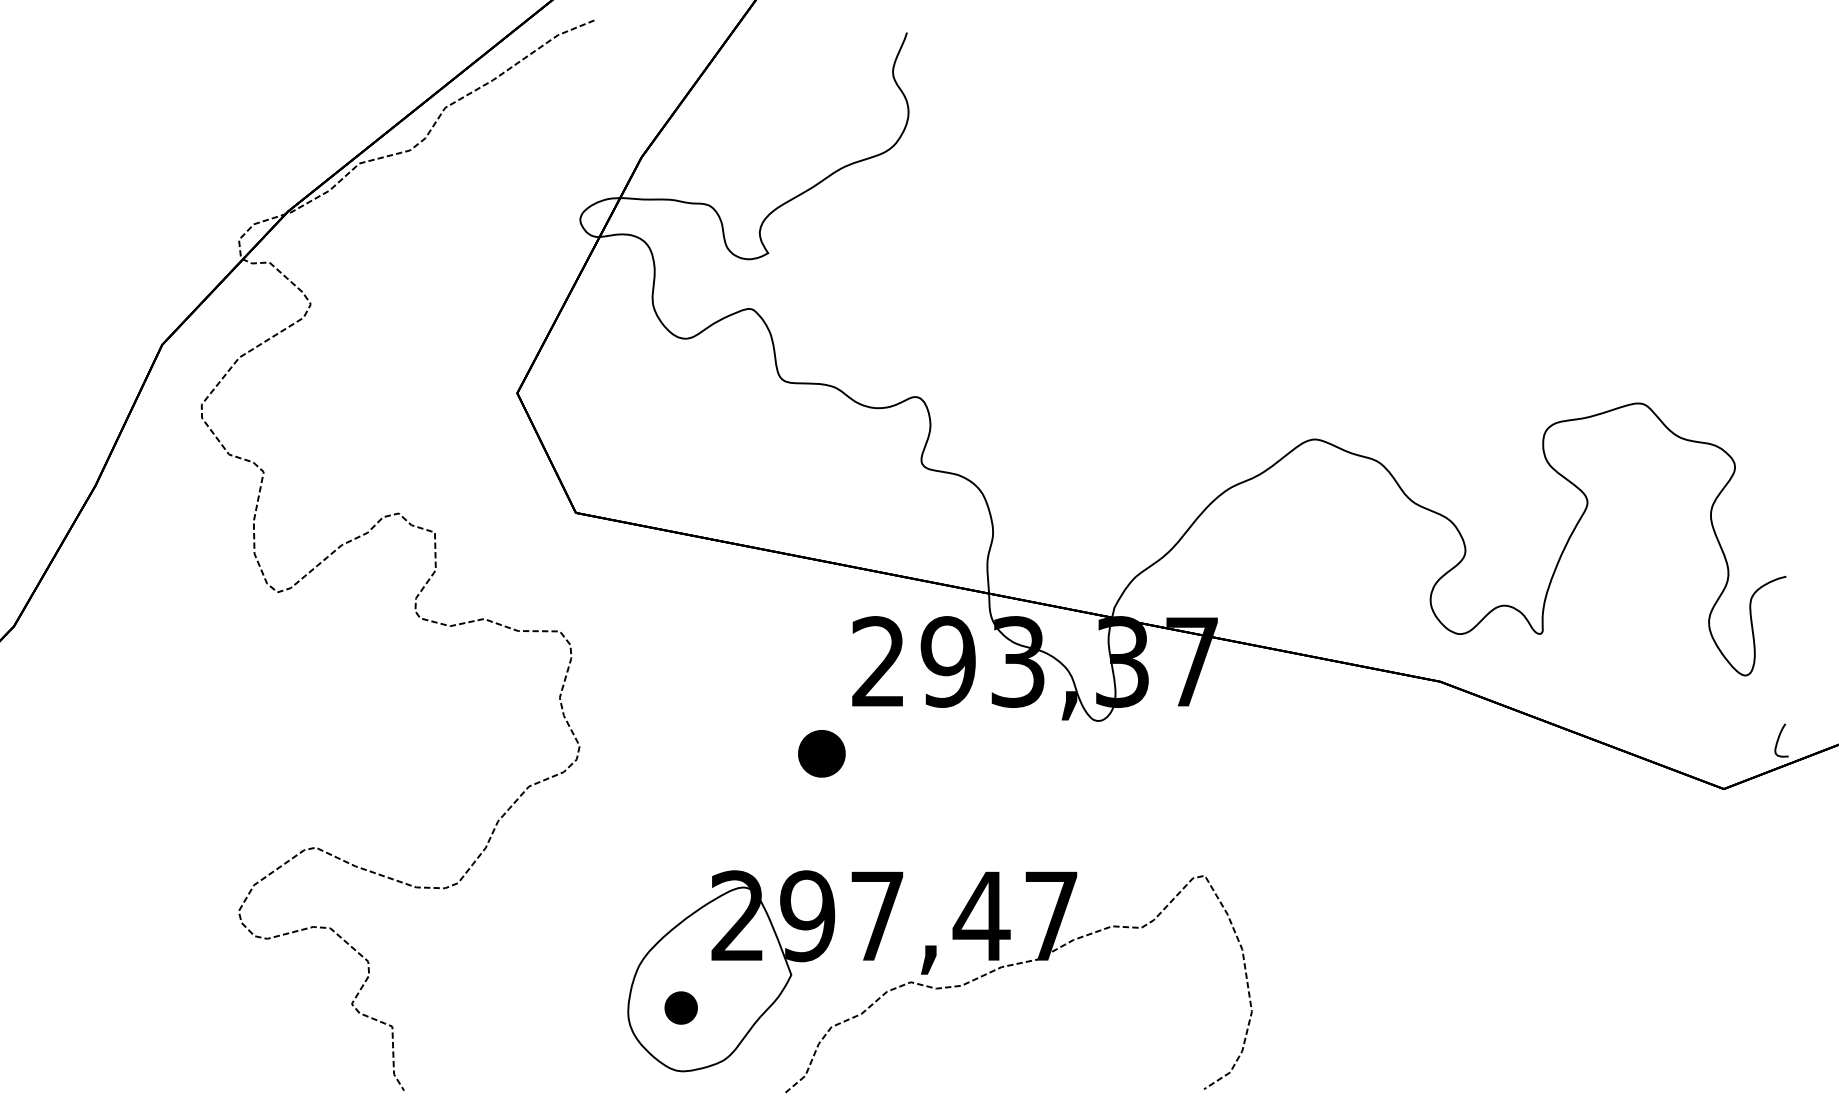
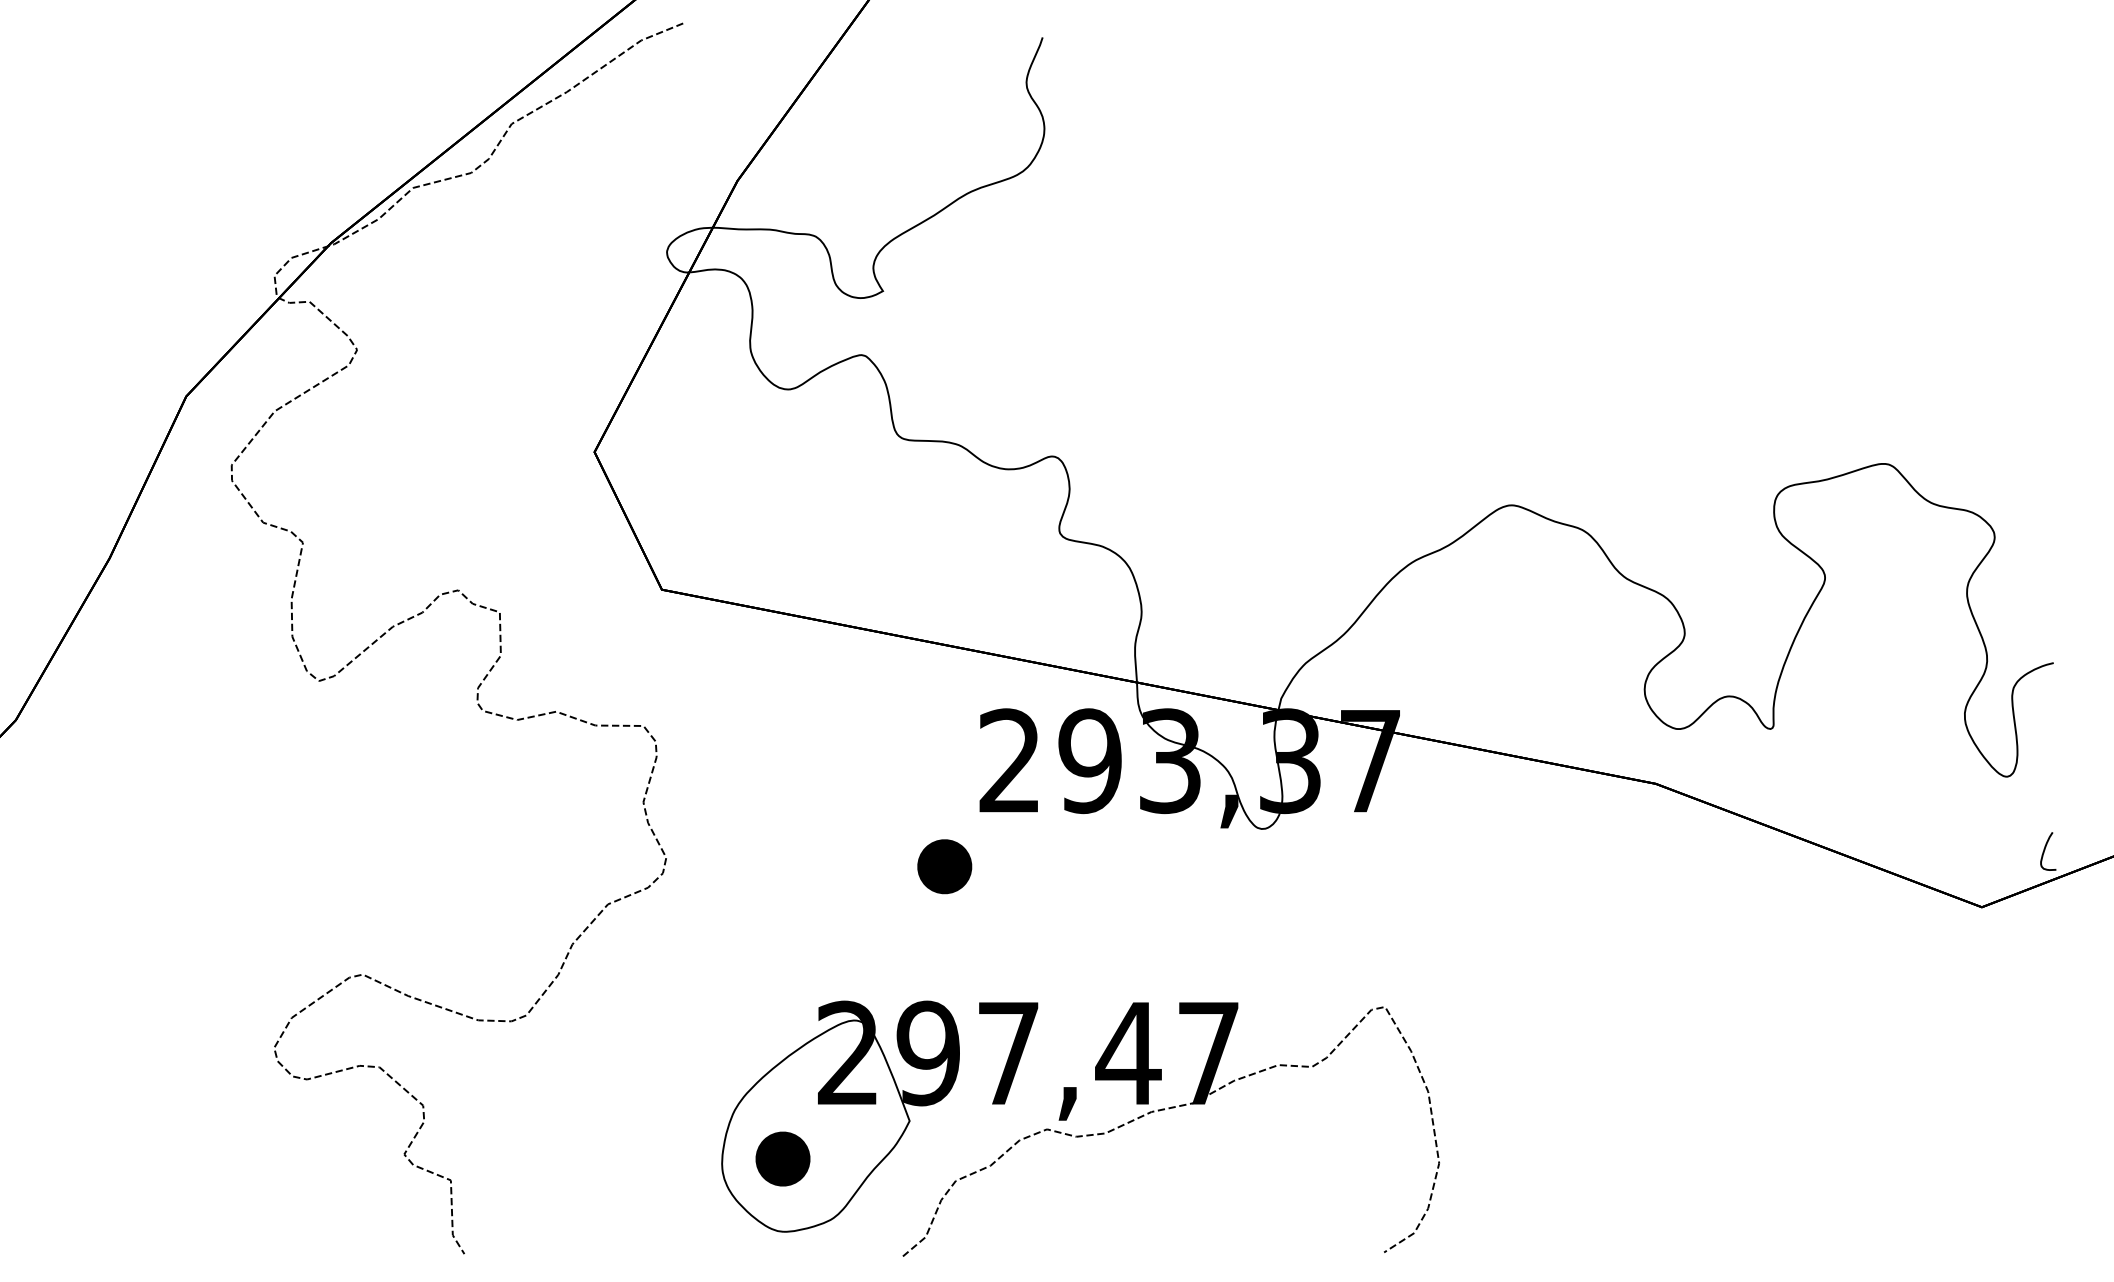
part: (680, 1007) -> (782, 1158), size x1.43

